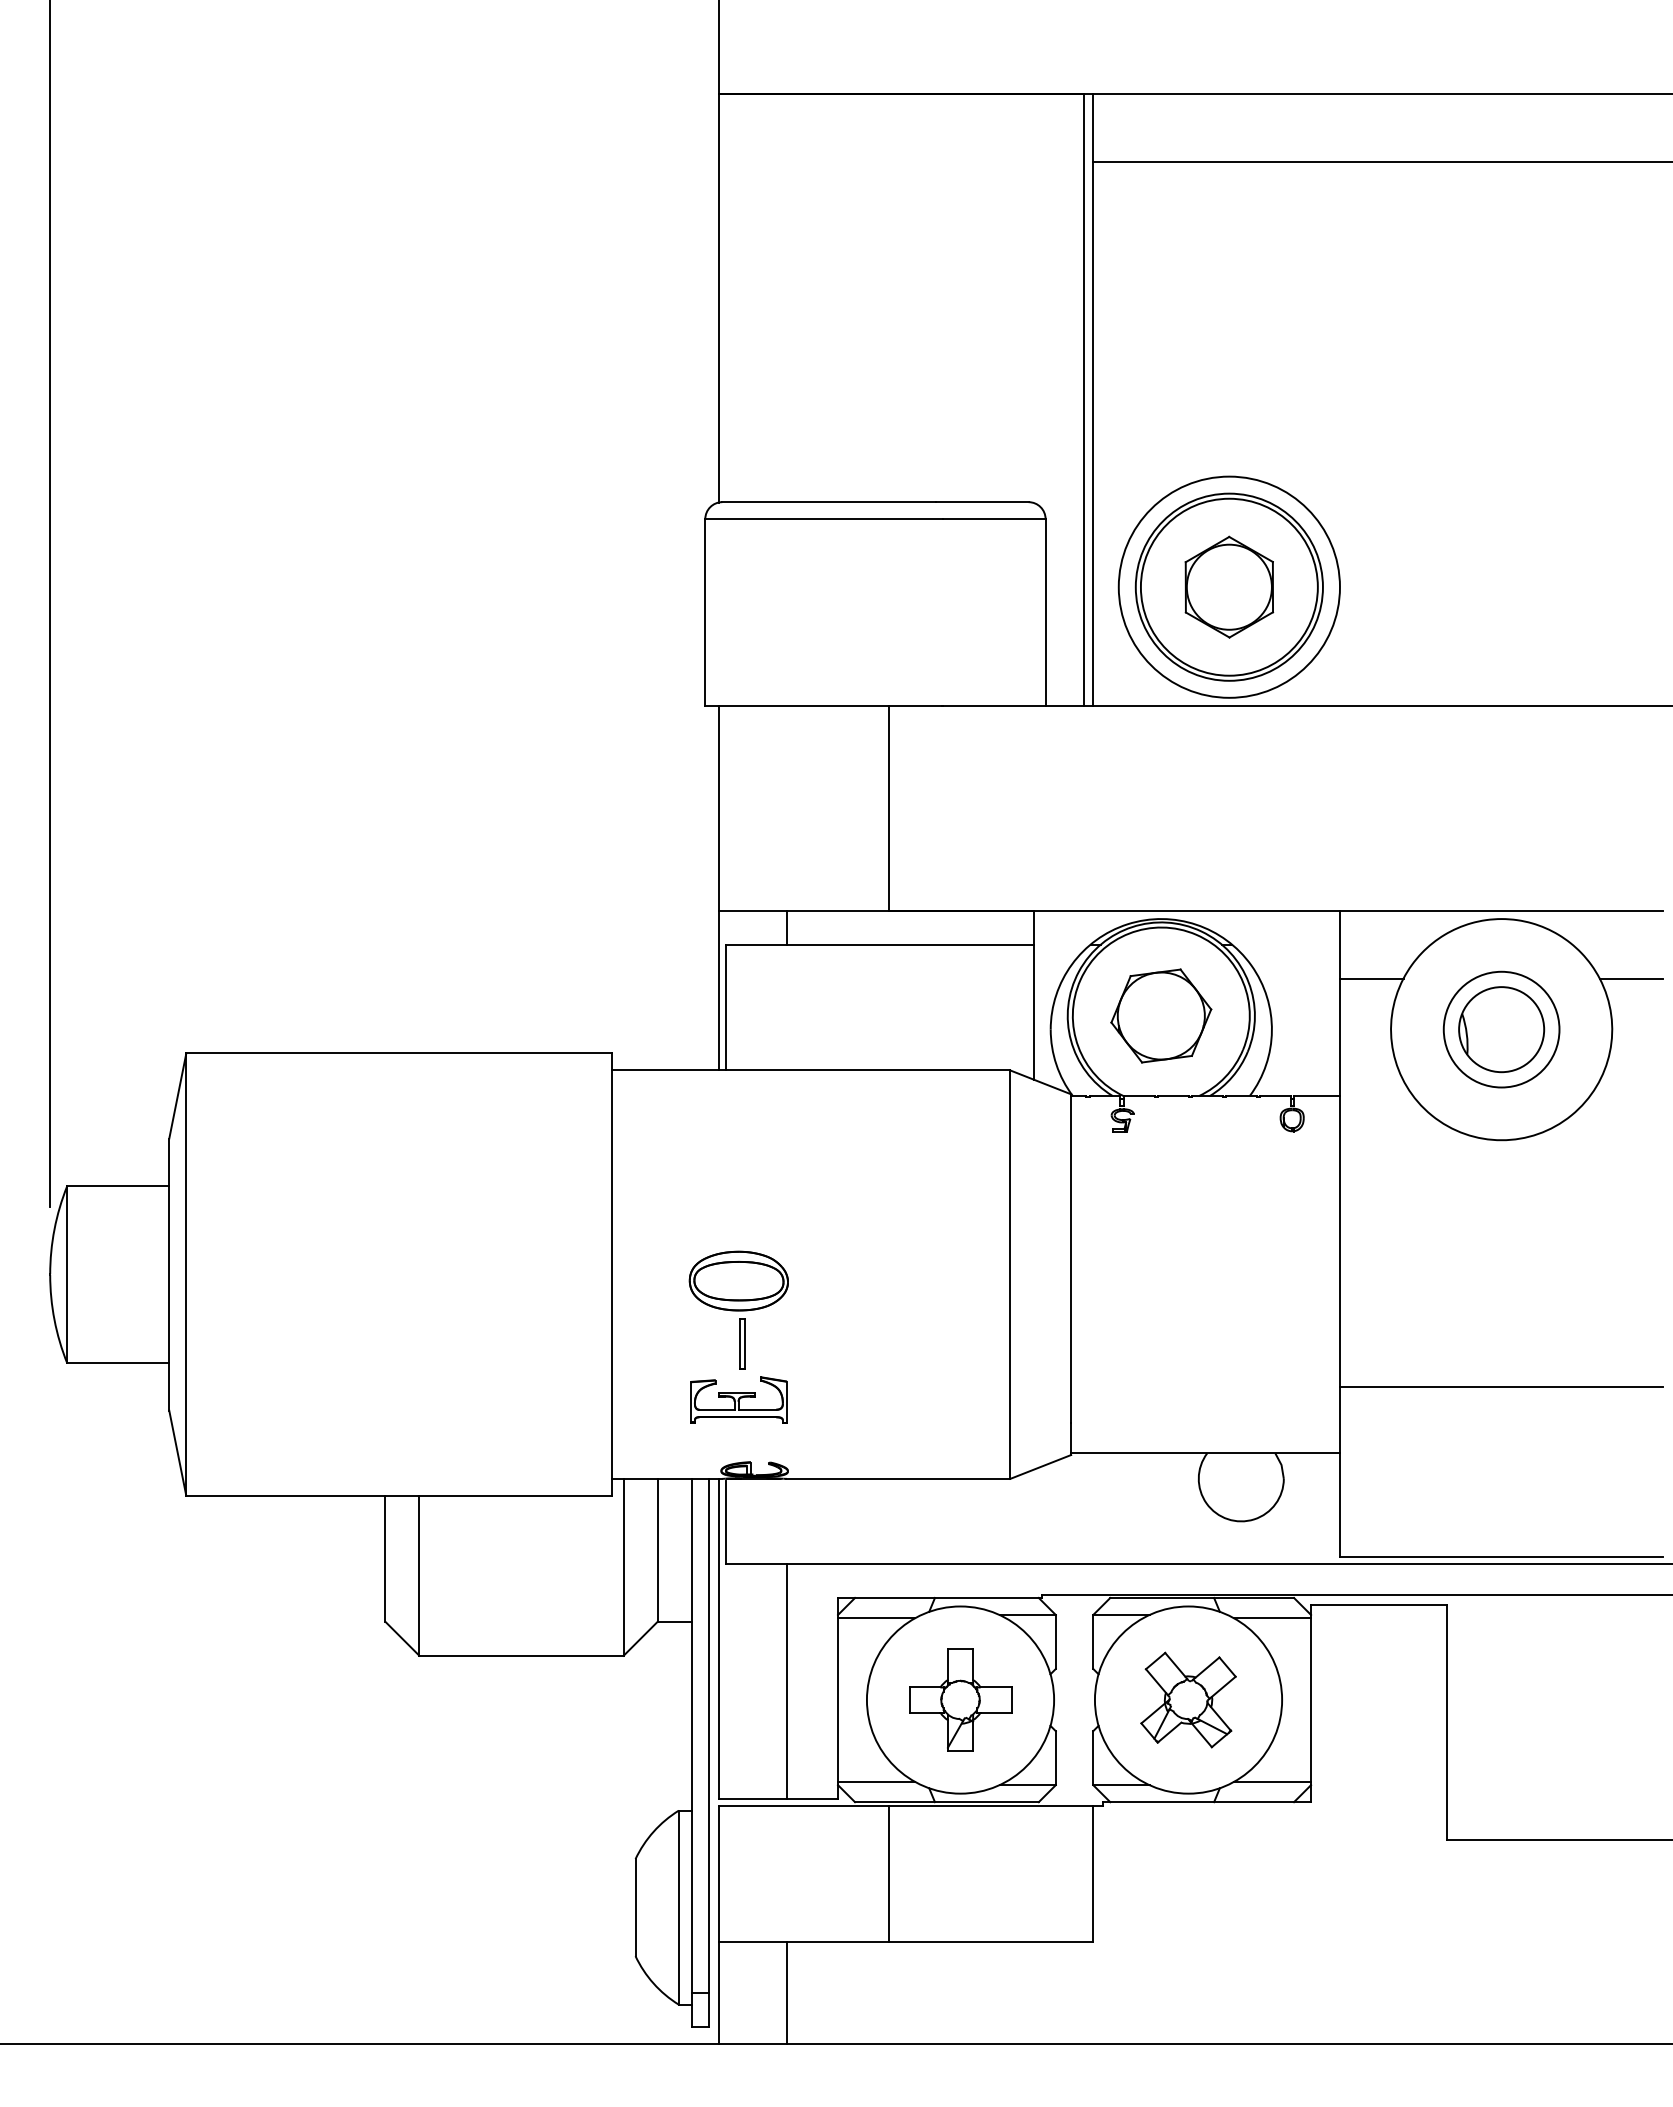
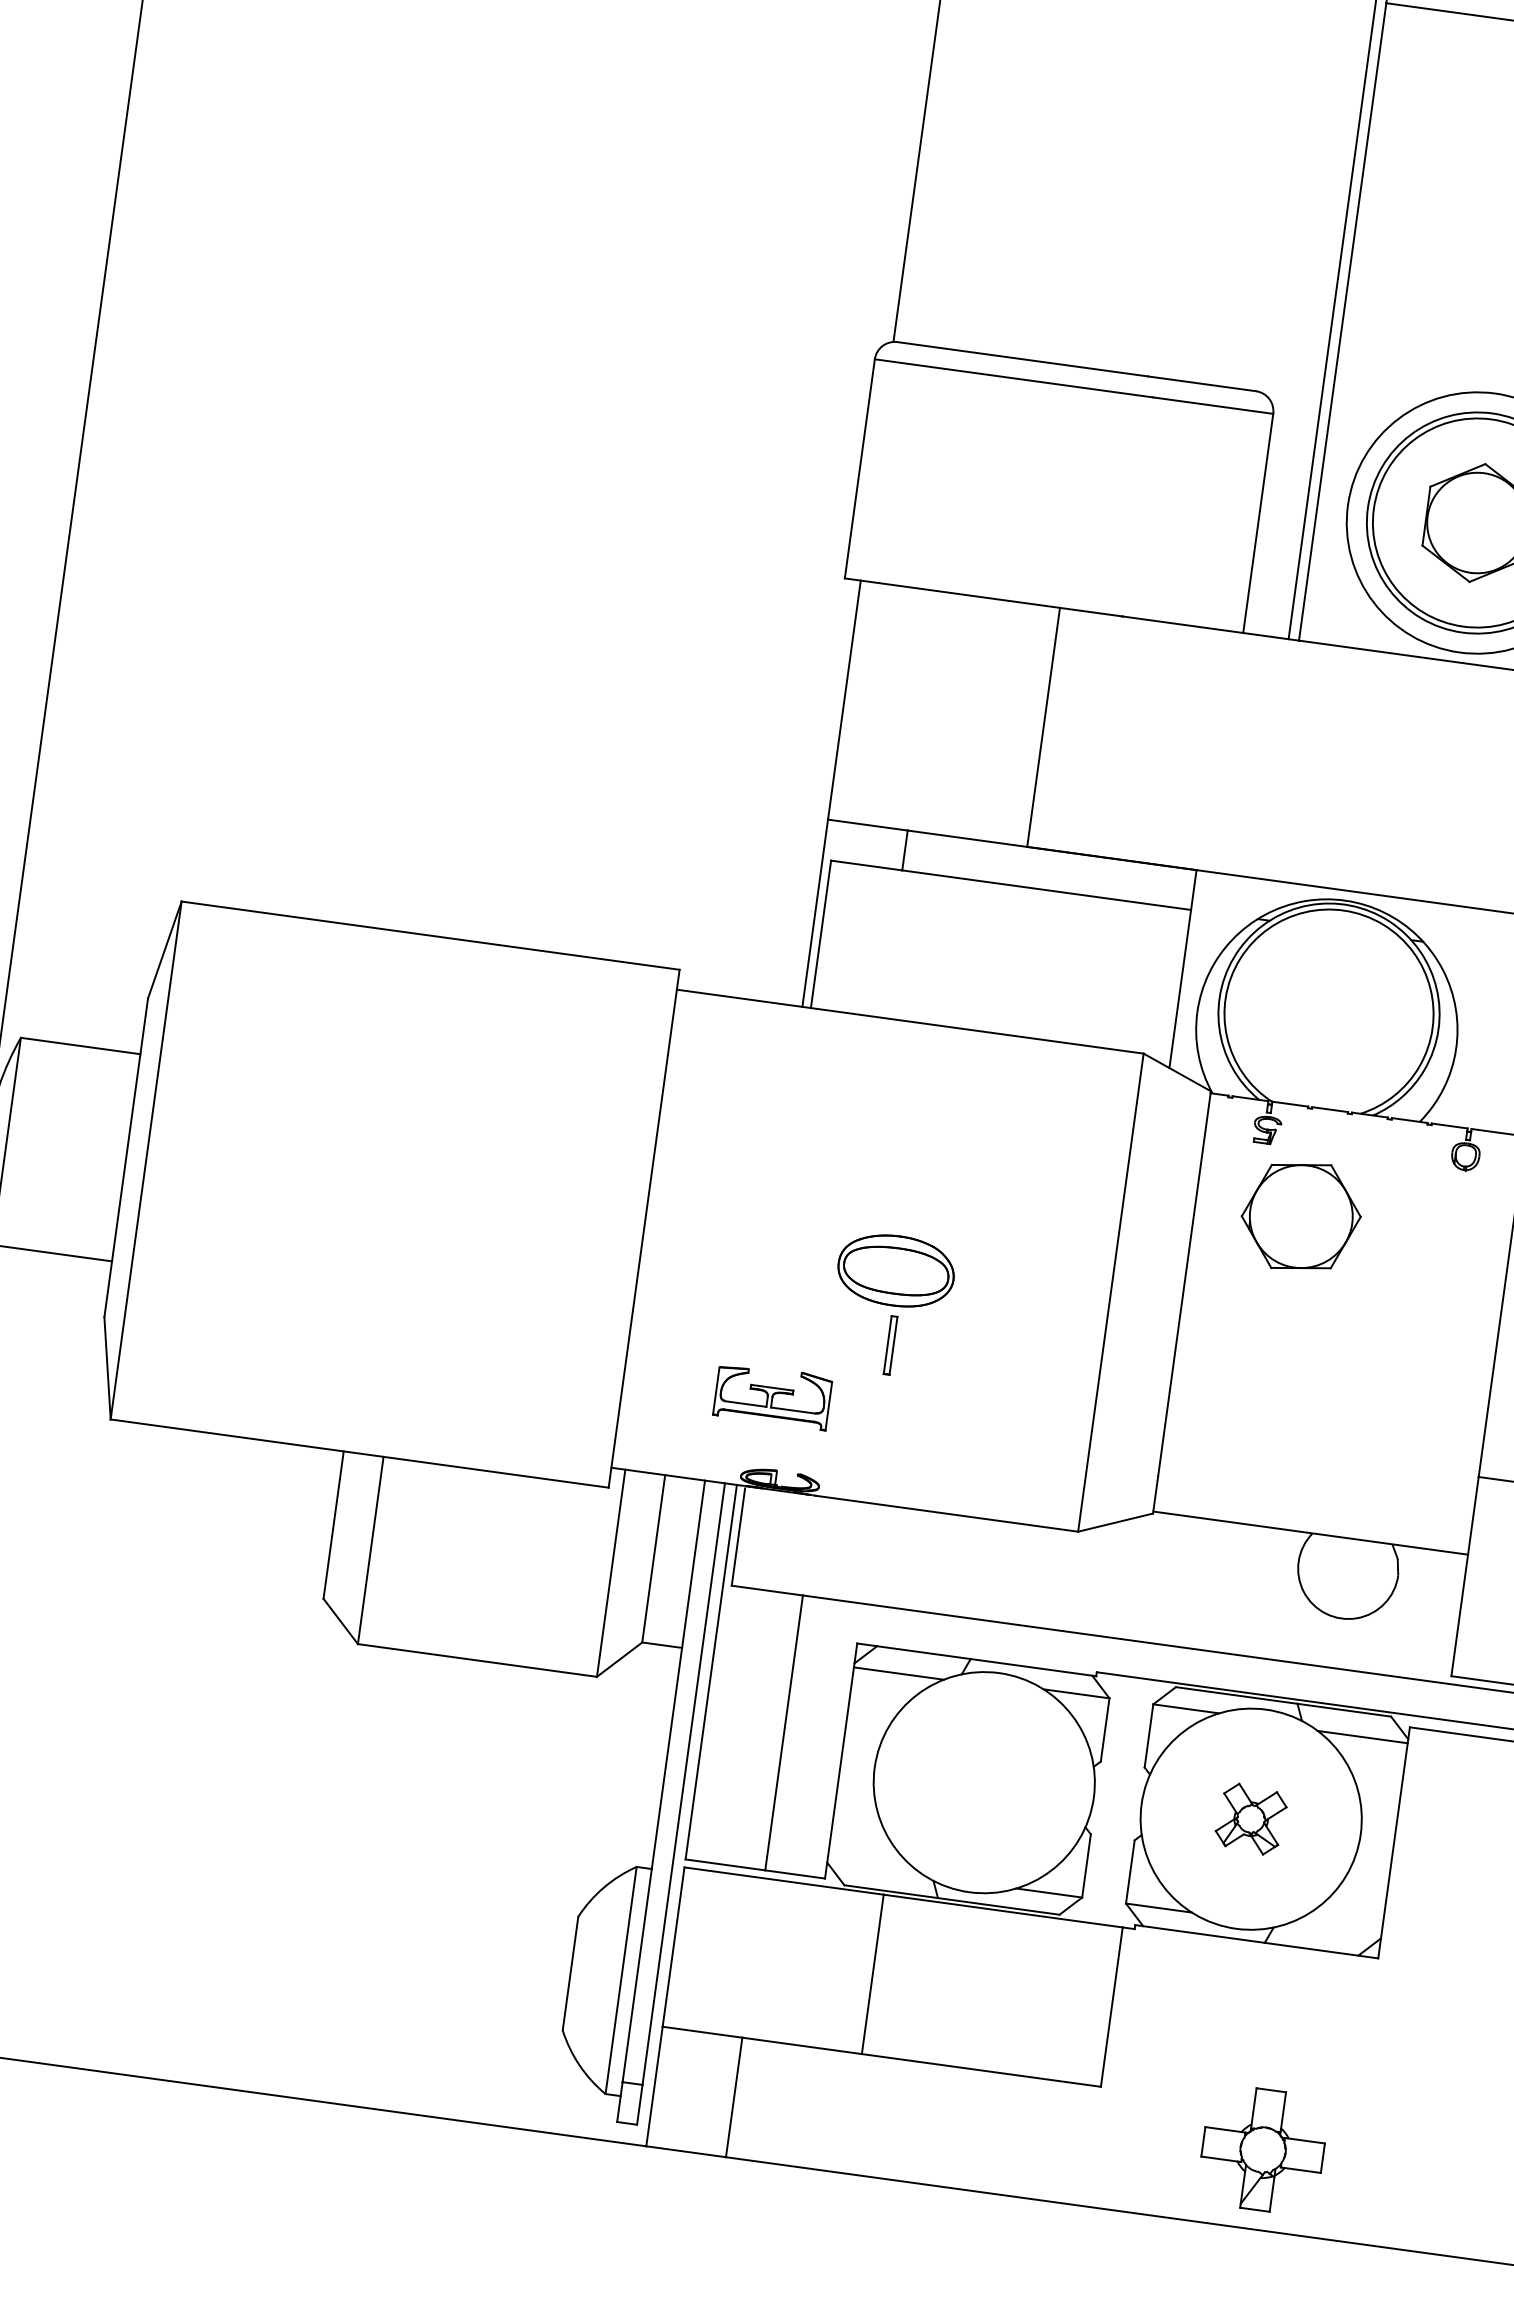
part: (1161, 1015) -> (1301, 1216), moved
part: (738, 1309) -> (891, 1304), moved
part: (960, 1699) -> (1263, 2149), moved
part: (1188, 1699) -> (1251, 1818), size x0.6
line: (876, 1781) -> (872, 1864), removed
line: (1272, 1781) -> (1336, 1928), removed

